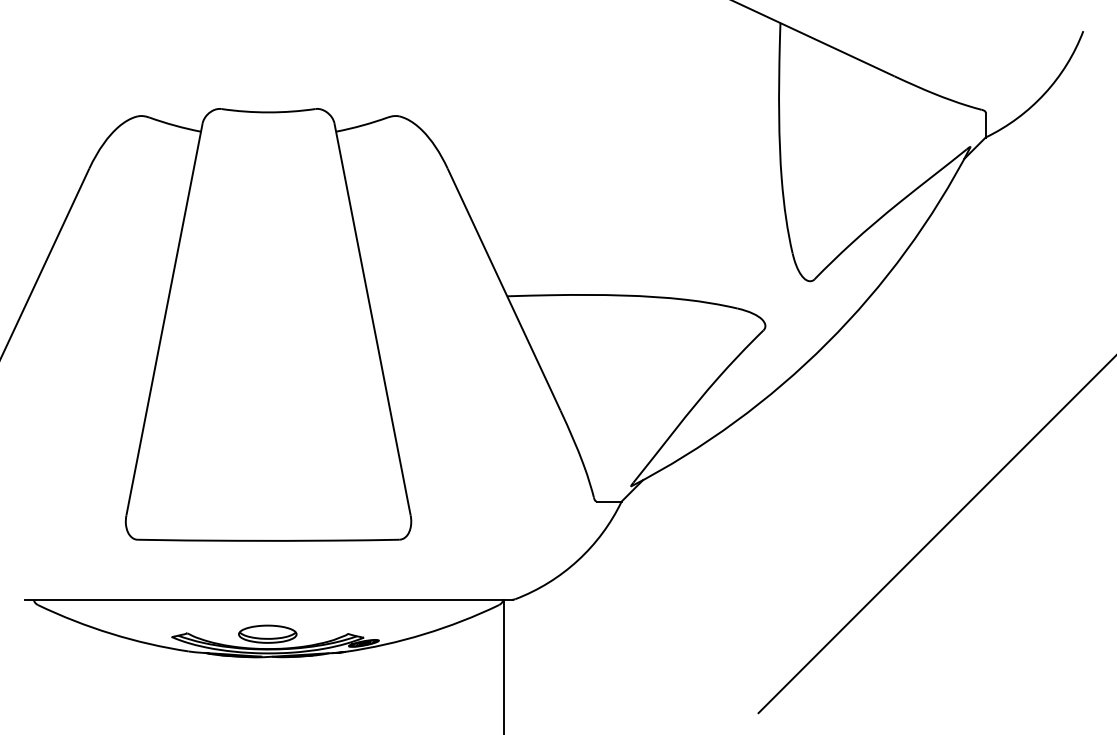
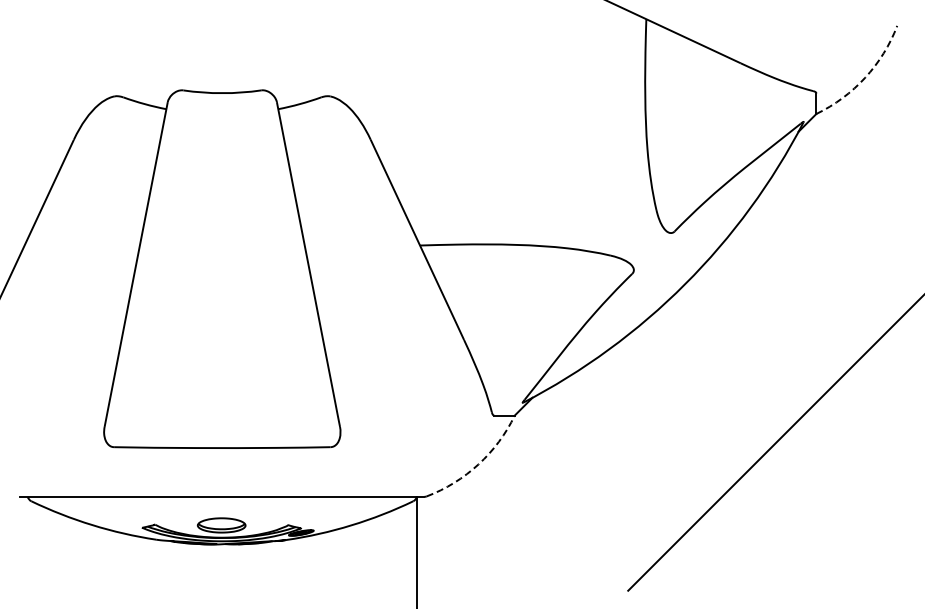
arc: (1045, 93) -> (865, 77), solid -> dashed
arc: (577, 560) -> (478, 464), solid -> dashed

